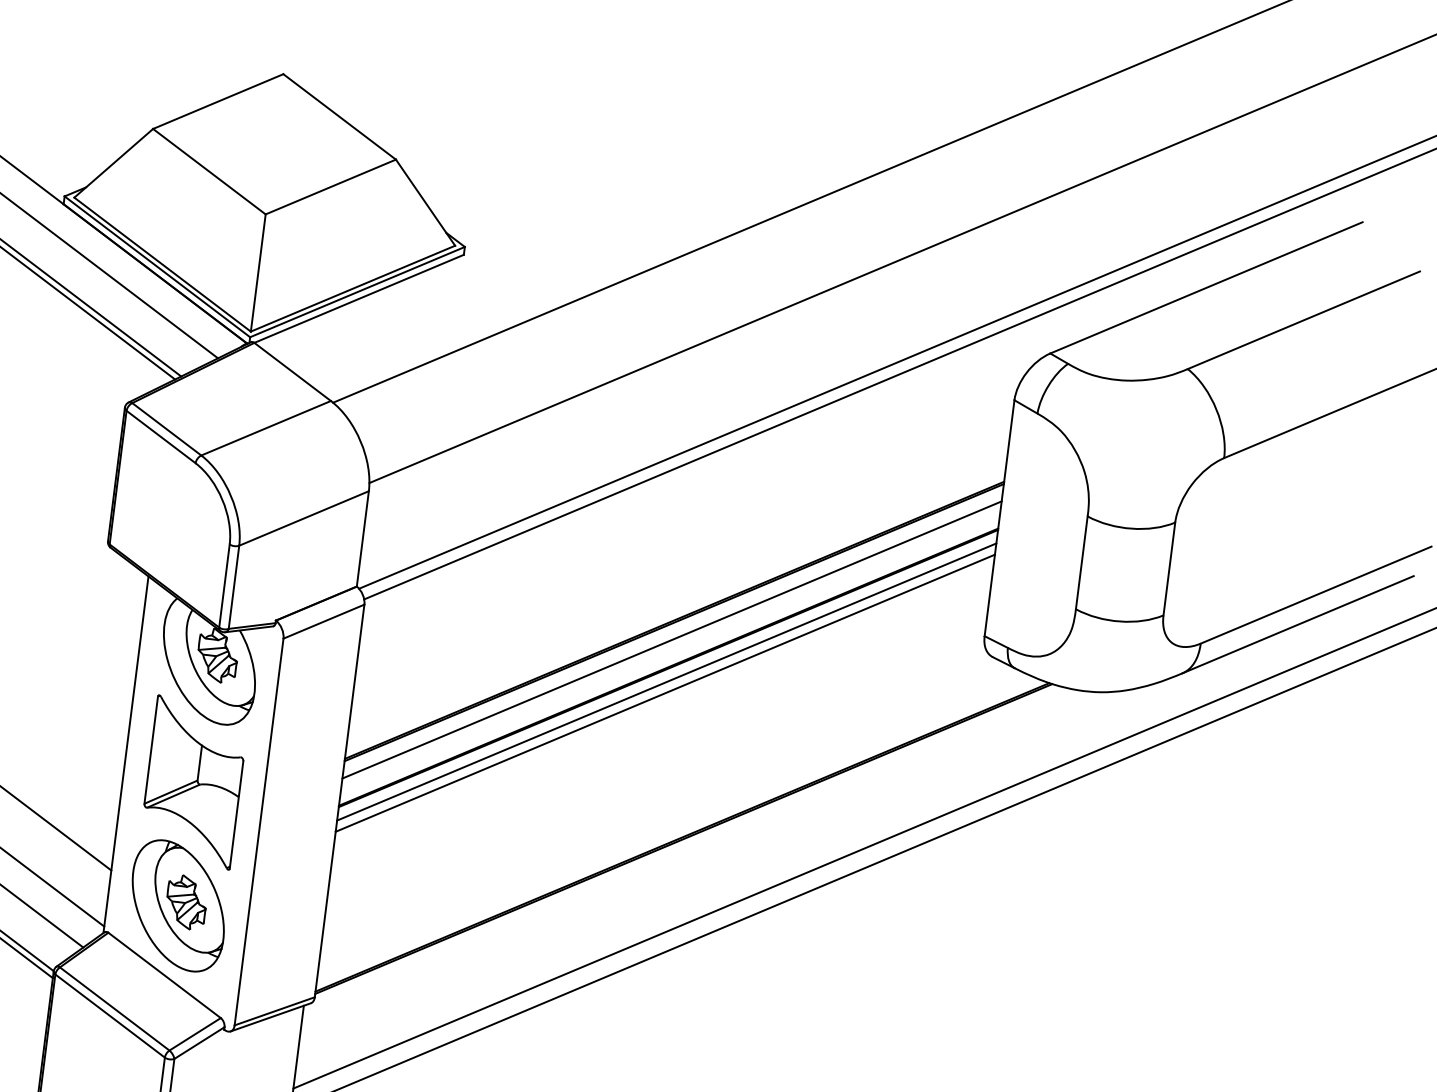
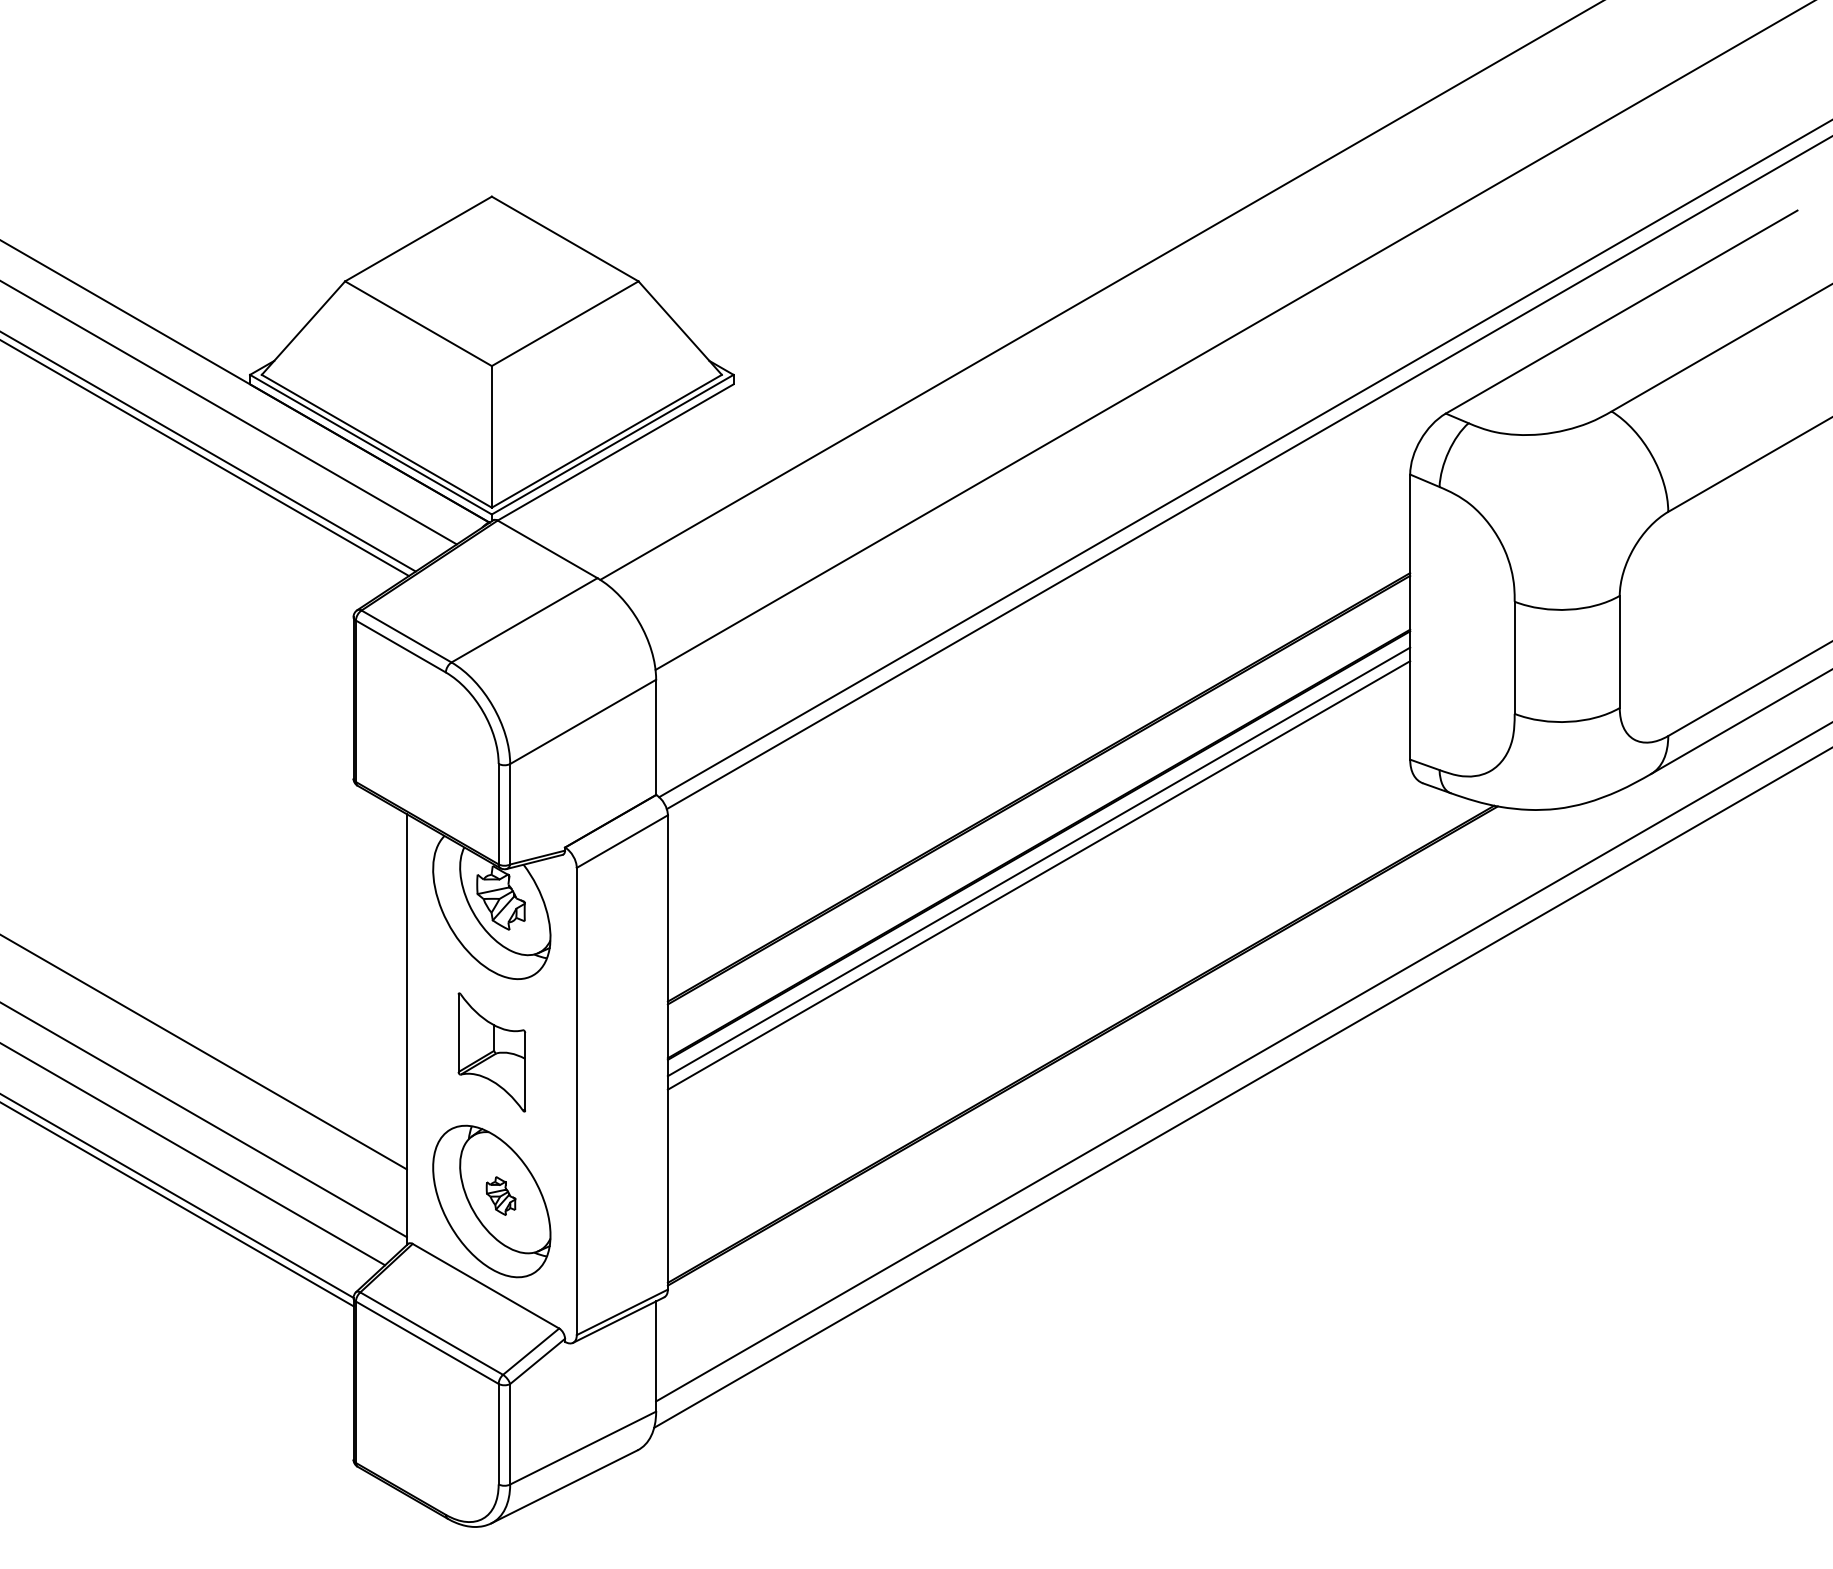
line: (671, 639) -> (1038, 810), removed
part: (193, 782) -> (491, 1052), size x0.6
part: (186, 901) -> (500, 1195), size x0.6

